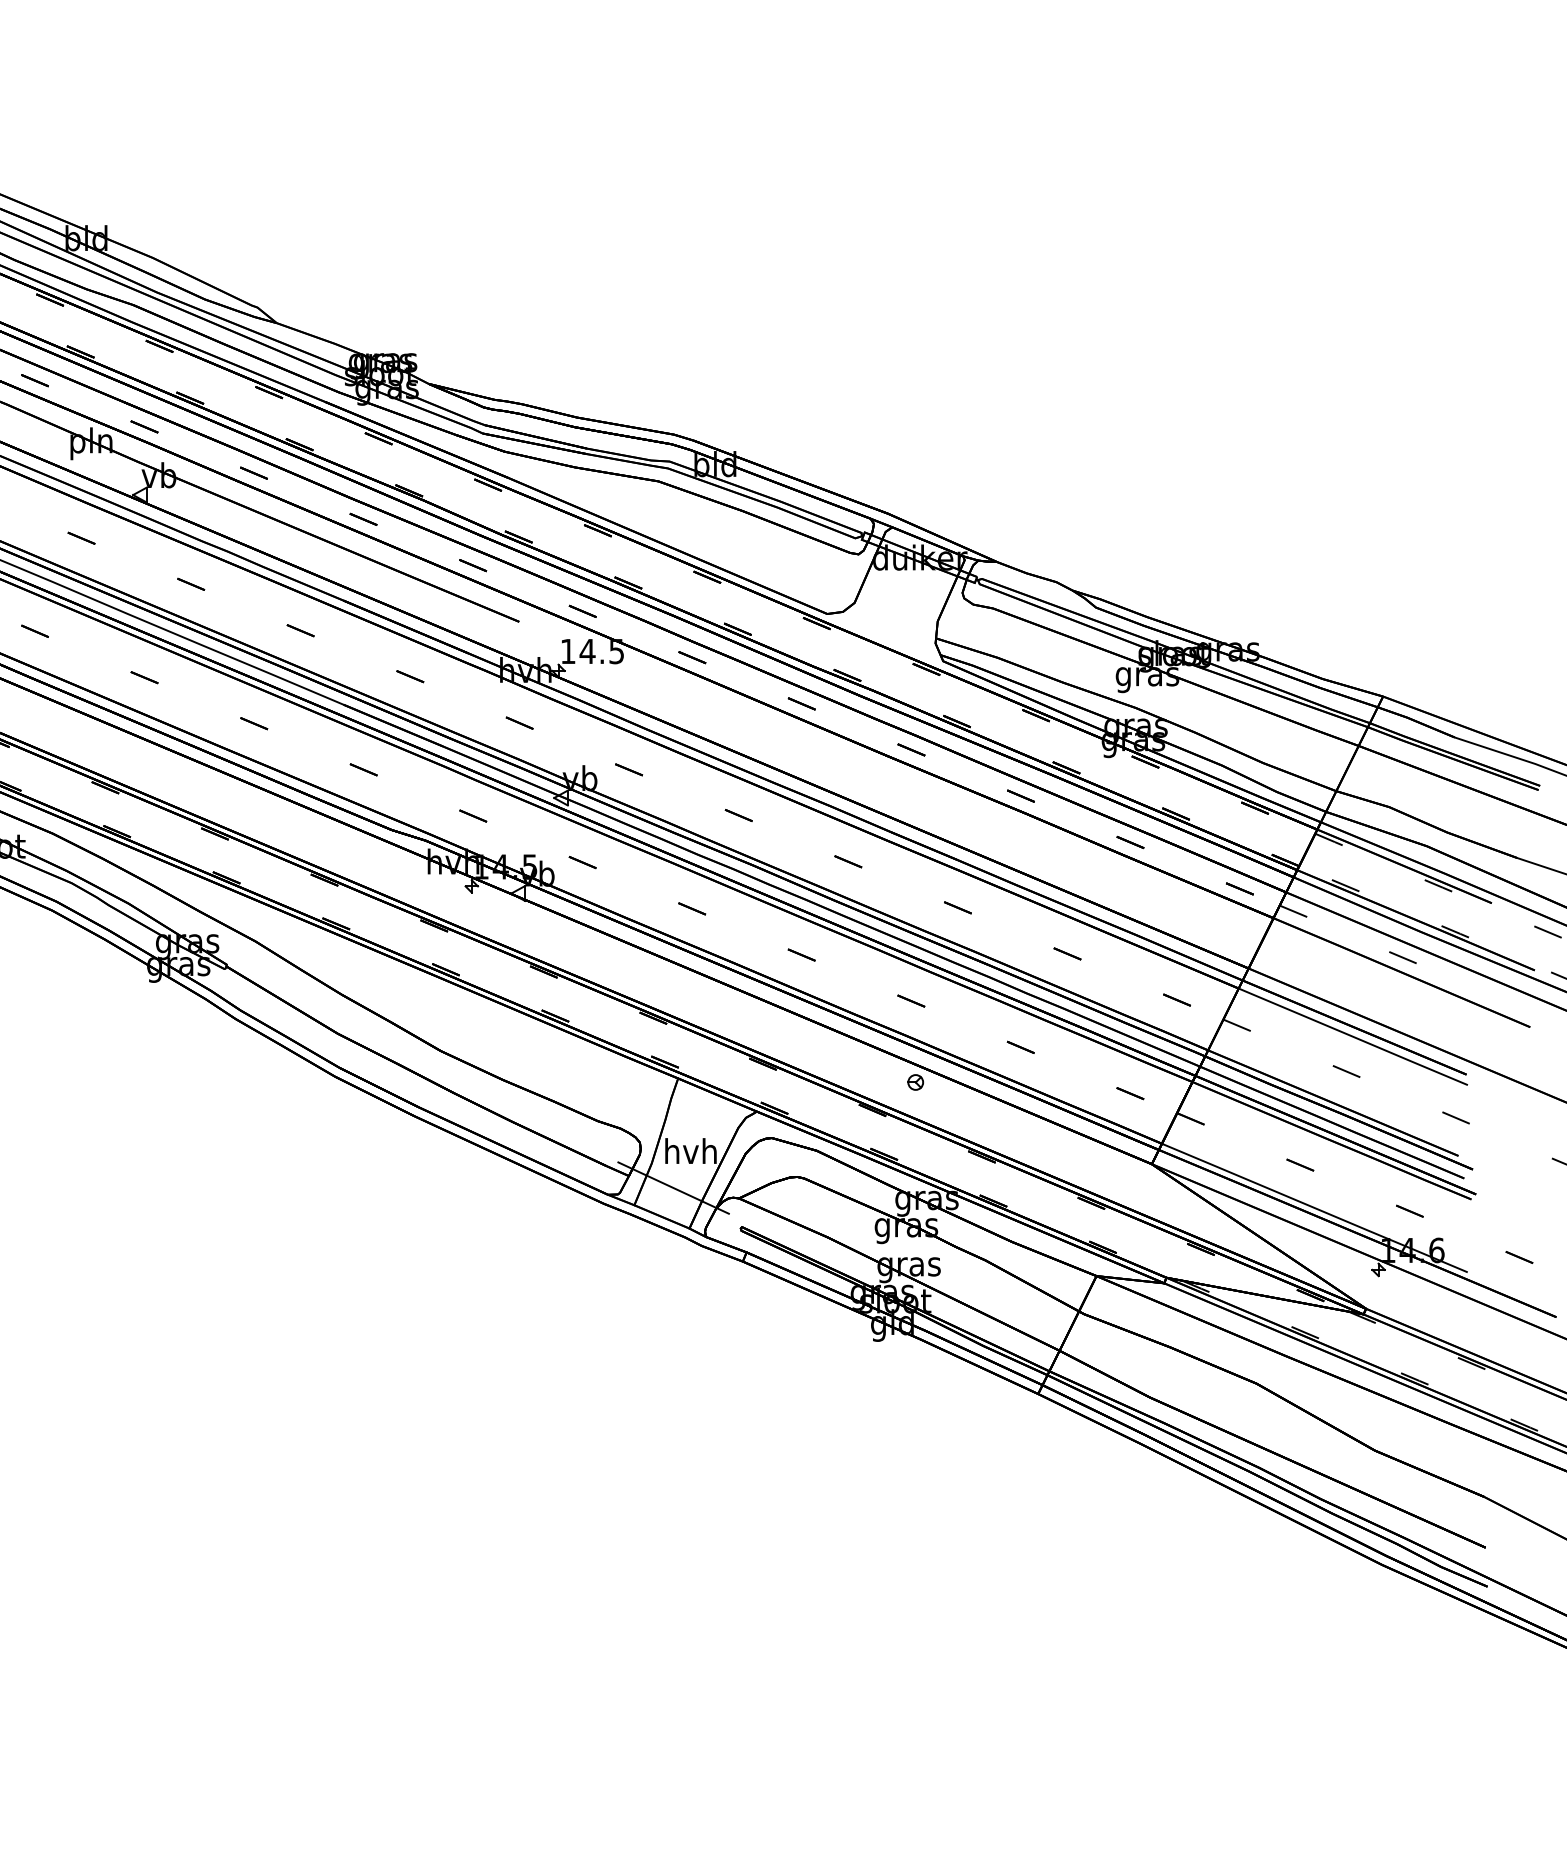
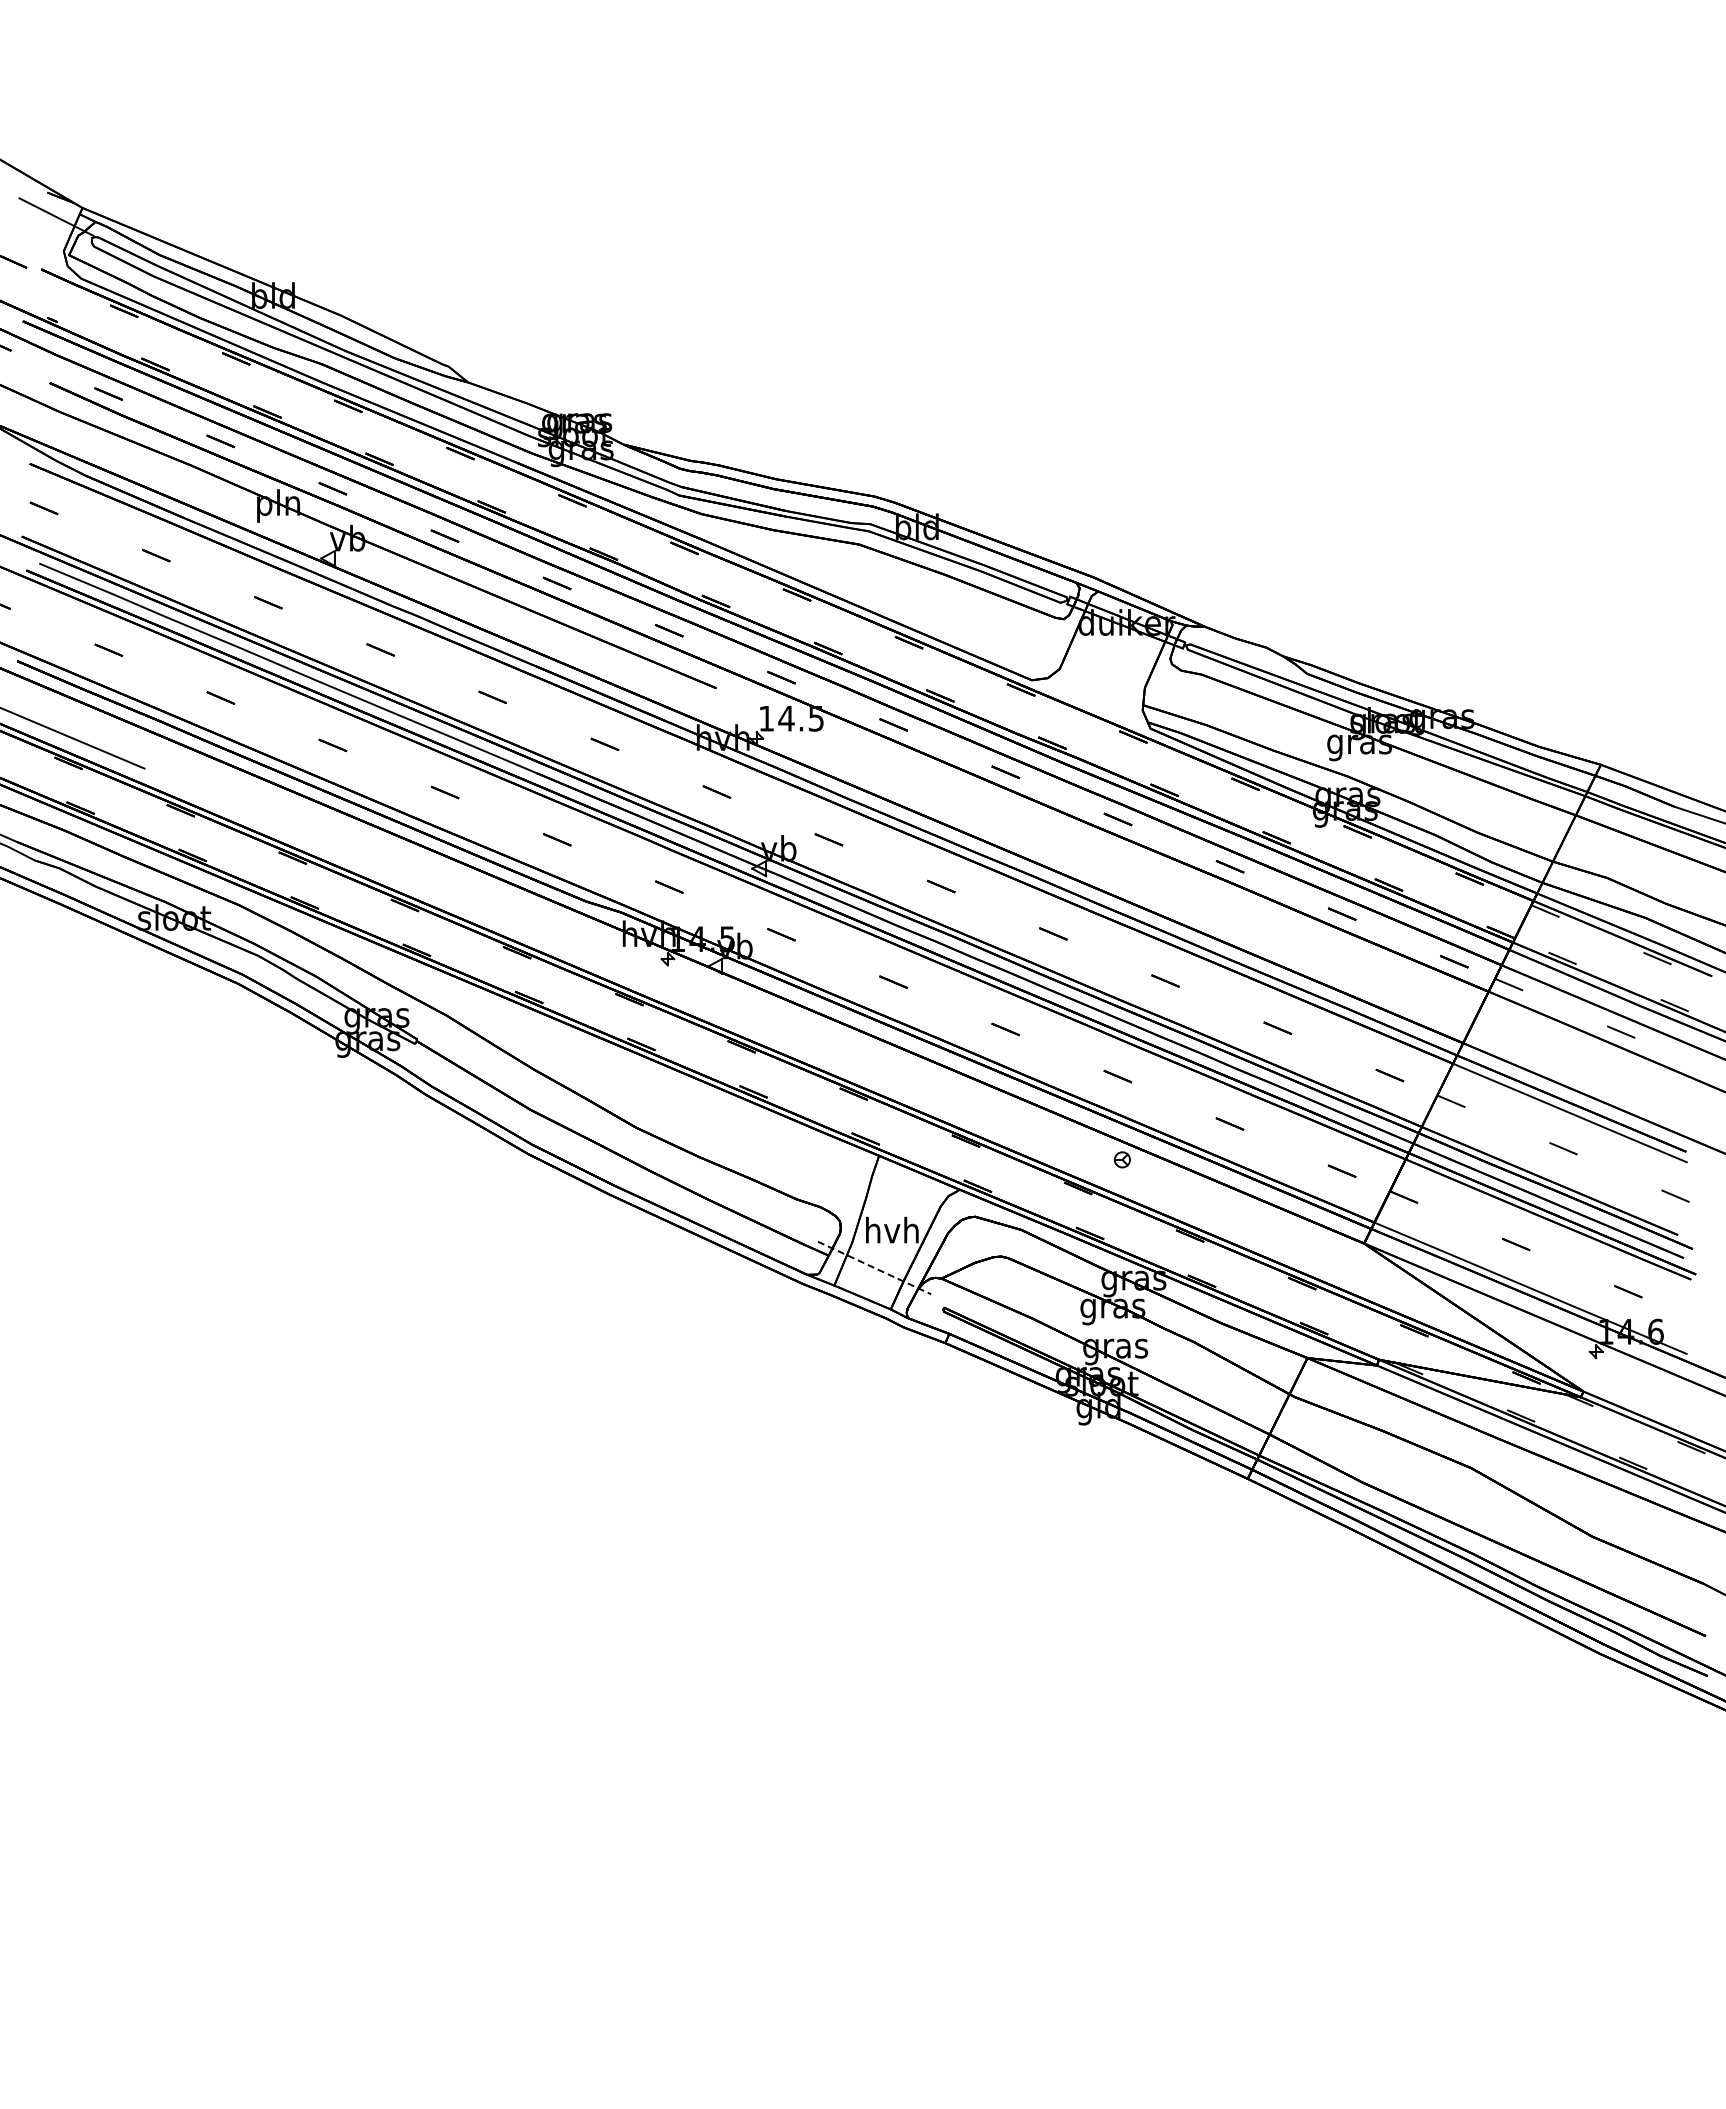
line: (674, 1188) -> (875, 1268), solid -> dashed

